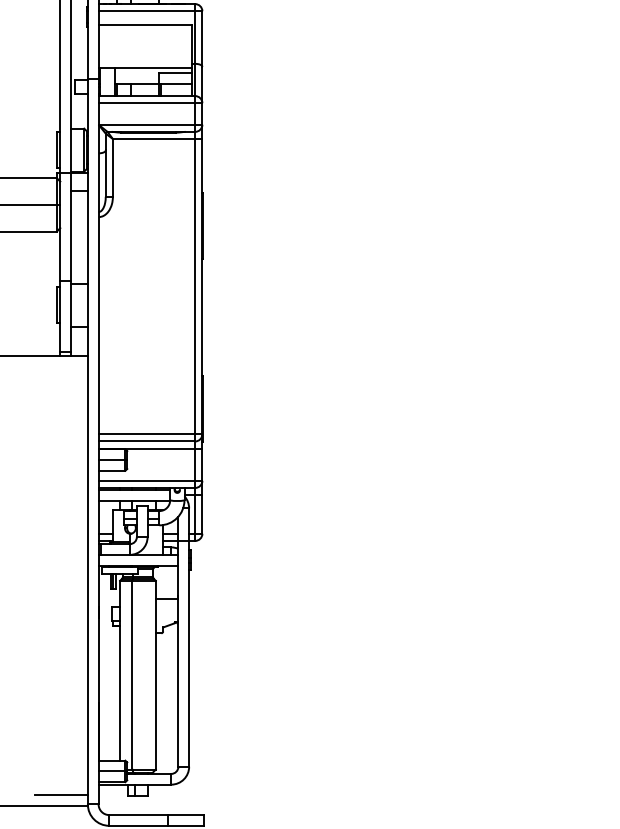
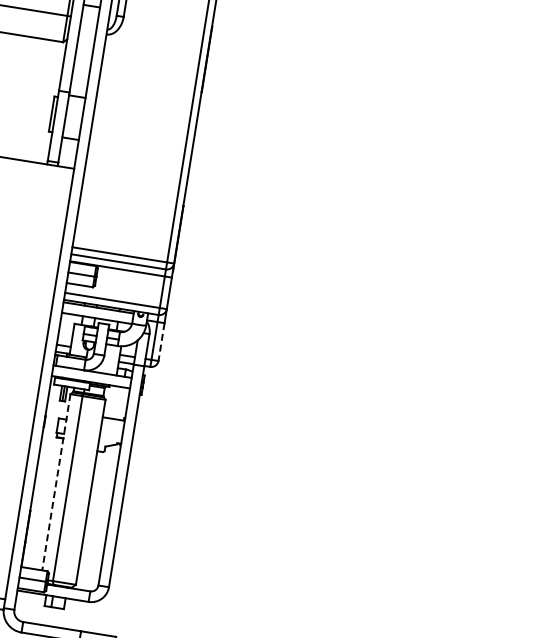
line: (202, 514) -> (161, 342), solid -> dashed
line: (120, 670) -> (56, 482), solid -> dashed

